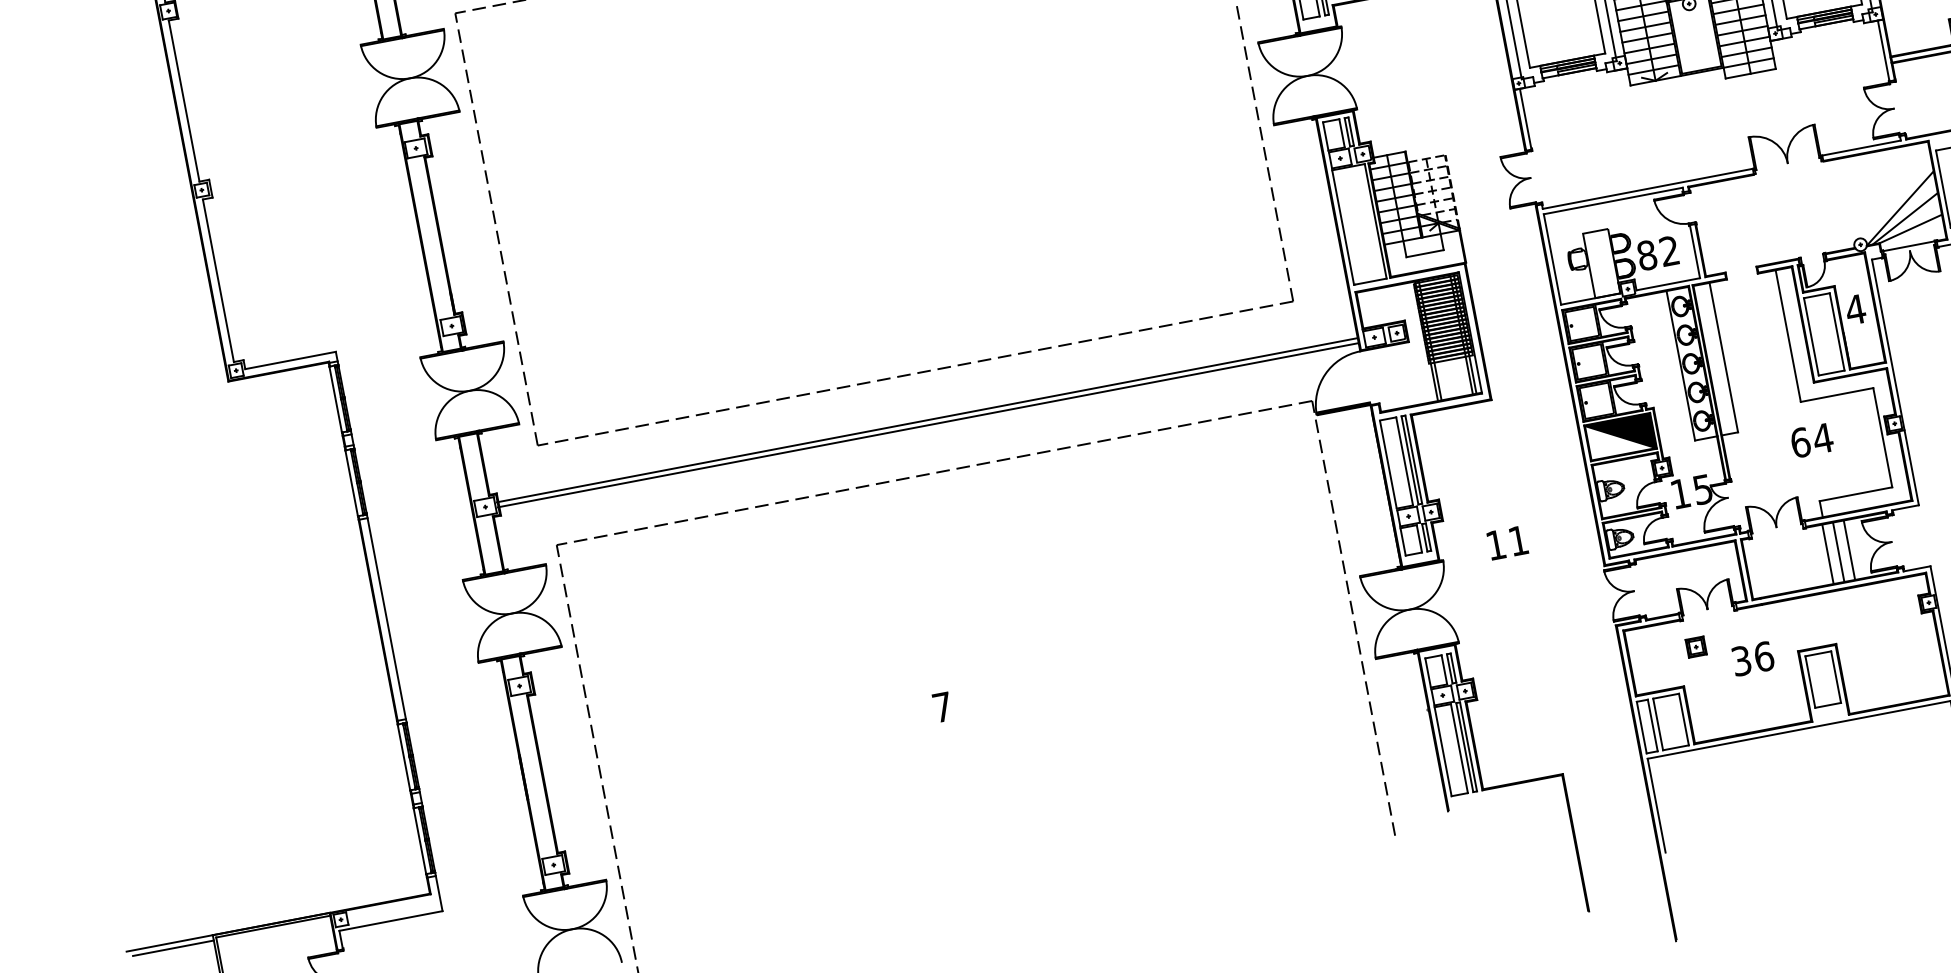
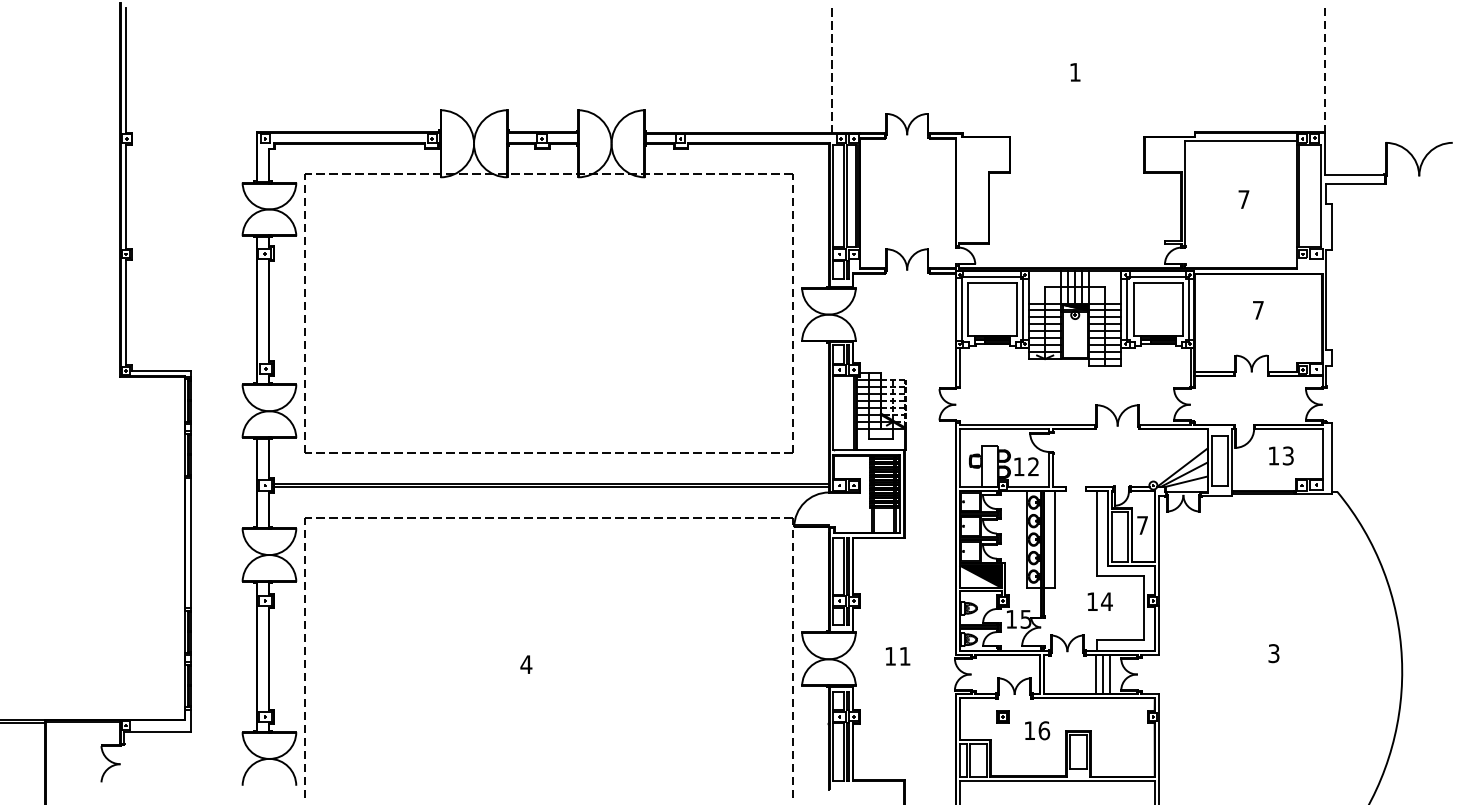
text: (1646, 255) -> (1018, 466), 82 -> 12
text: (1855, 309) -> (1142, 525), 4 -> 7
text: (1800, 442) -> (1092, 601), 64 -> 14
text: (1508, 542) -> (898, 656), moved
text: (1741, 660) -> (1029, 730), 36 -> 16
text: (942, 707) -> (526, 664), 7 -> 4

